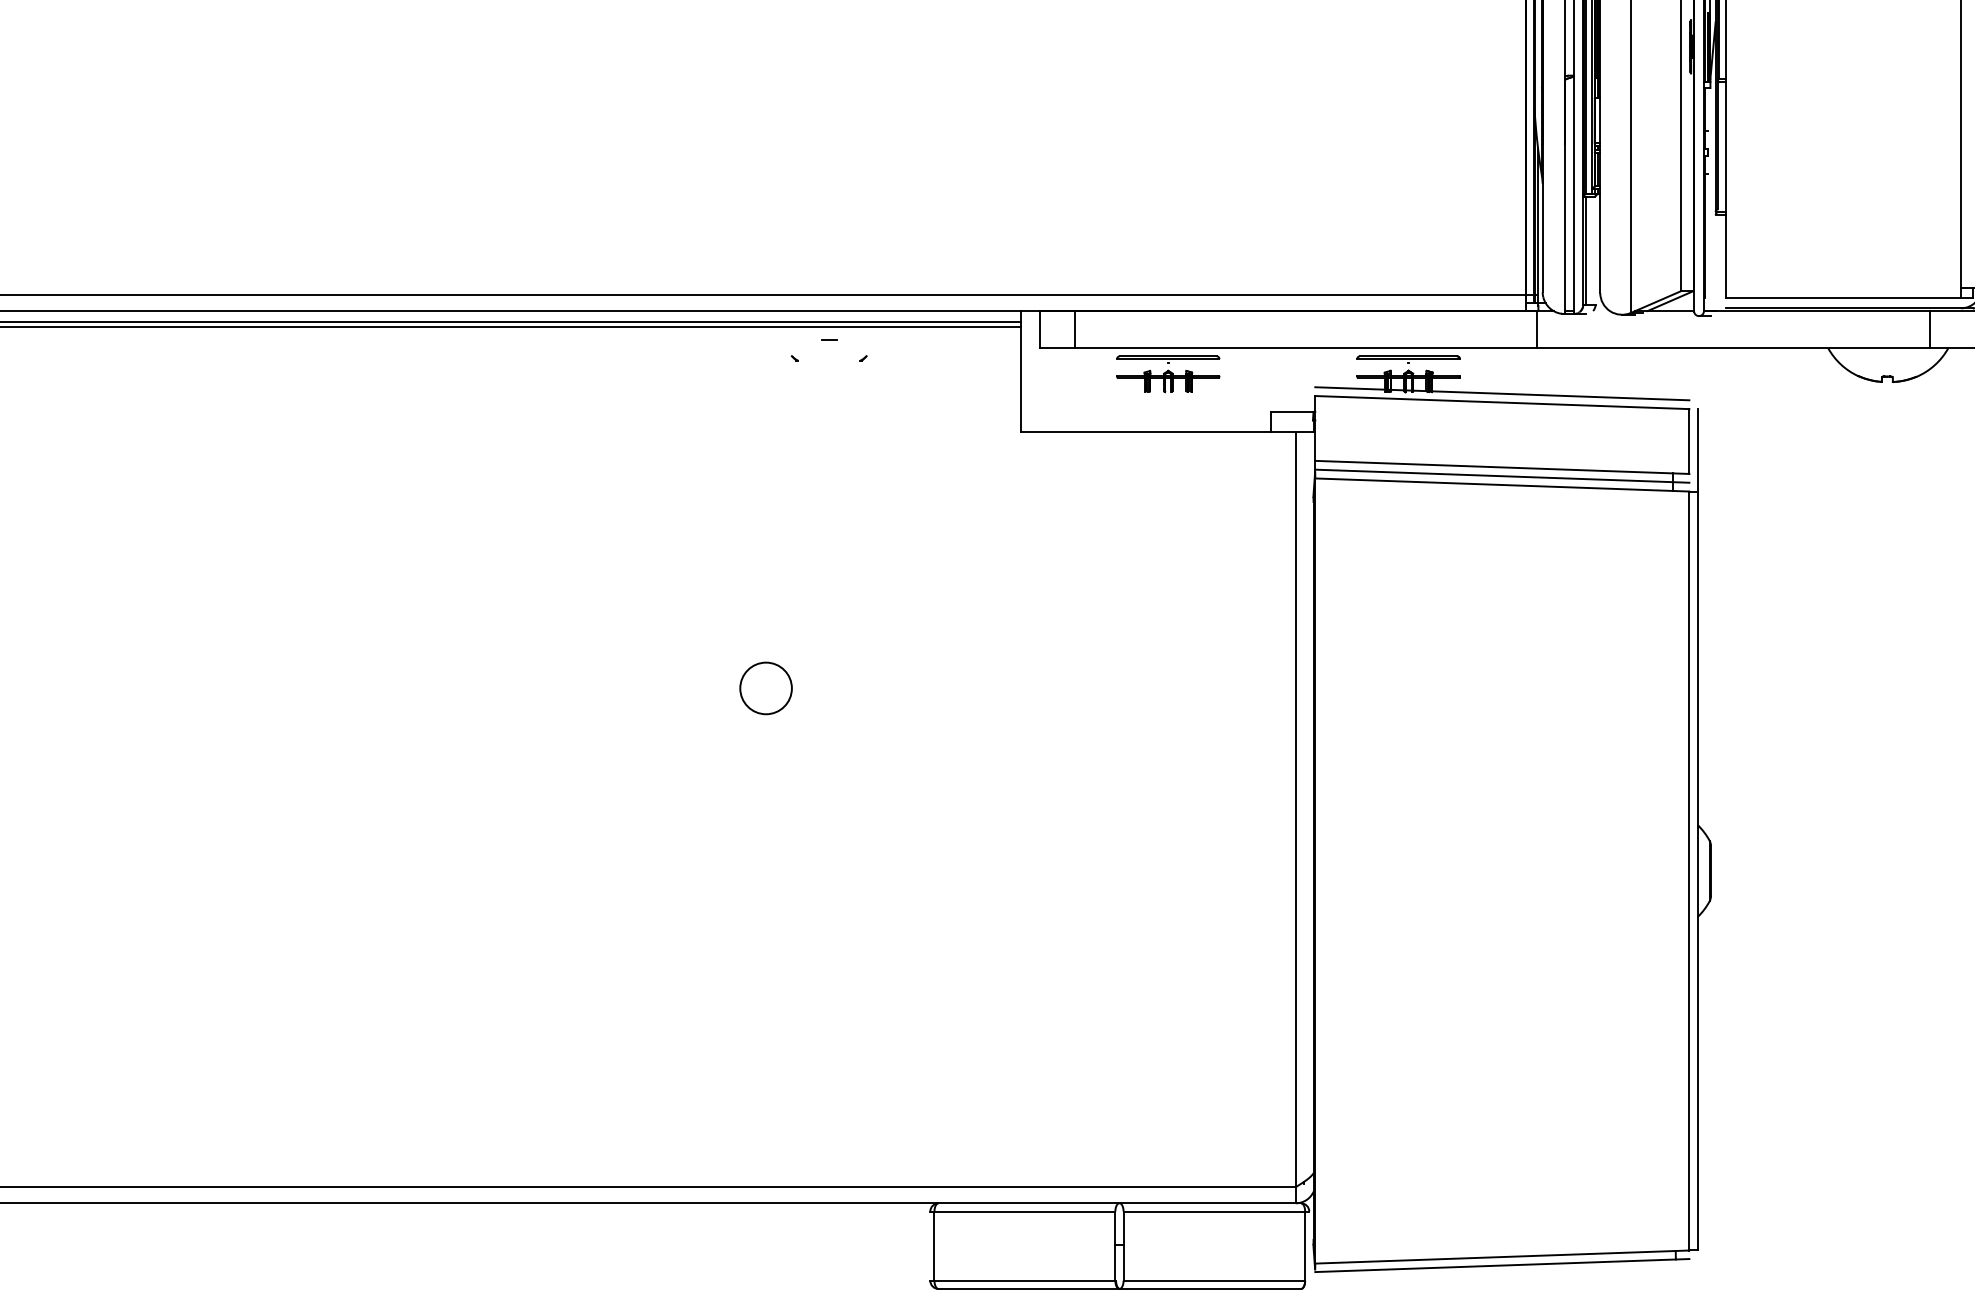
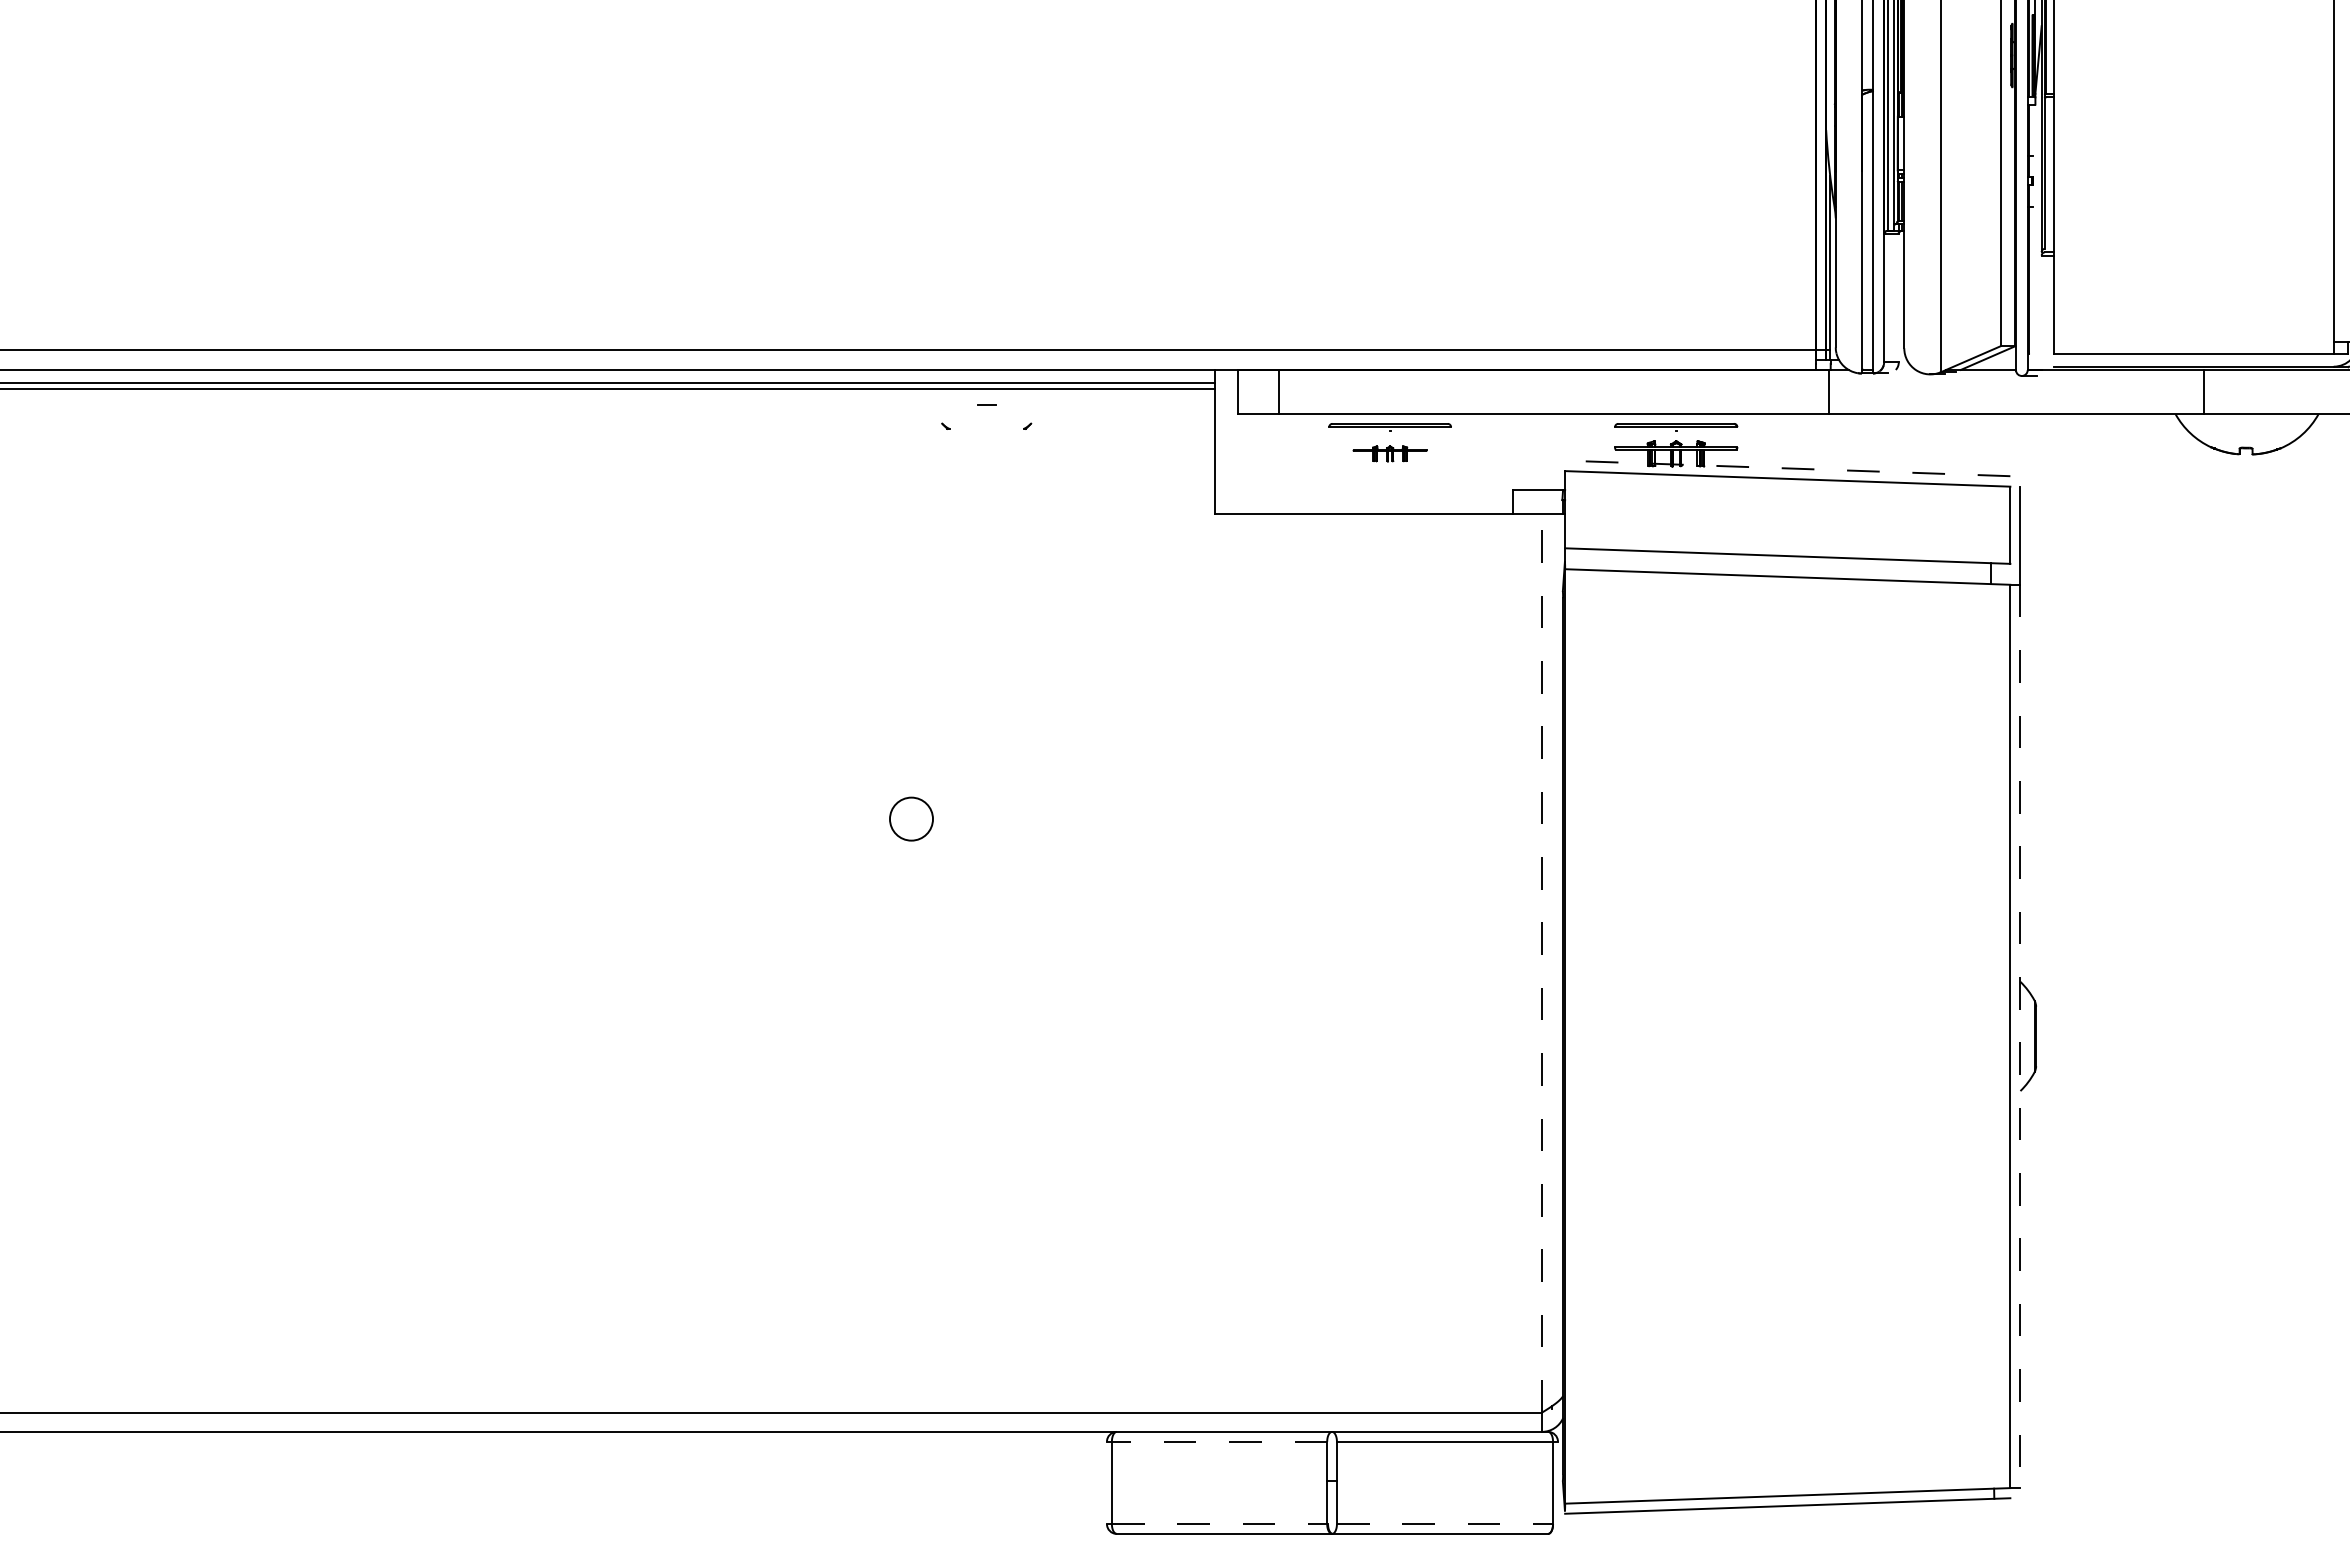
line: (1586, 251) -> (1887, 298), removed
line: (1929, 329) -> (2203, 391), moved
part: (1167, 381) -> (1389, 453), size x0.6
line: (1502, 393) -> (1787, 468), solid -> dashed
line: (1502, 476) -> (1787, 566), removed
circle: (766, 687) -> (911, 818), size x0.7
line: (1296, 809) -> (1542, 963), solid -> dashed
line: (1697, 871) -> (2020, 1036), solid -> dashed
line: (1024, 1211) -> (1219, 1441), solid -> dashed
line: (1024, 1281) -> (1219, 1524), solid -> dashed
line: (1214, 1281) -> (1445, 1524), solid -> dashed

